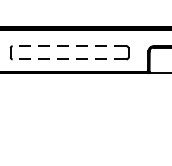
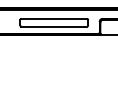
line: (70, 45) -> (54, 18), dashed -> solid
line: (70, 59) -> (54, 26), dashed -> solid

